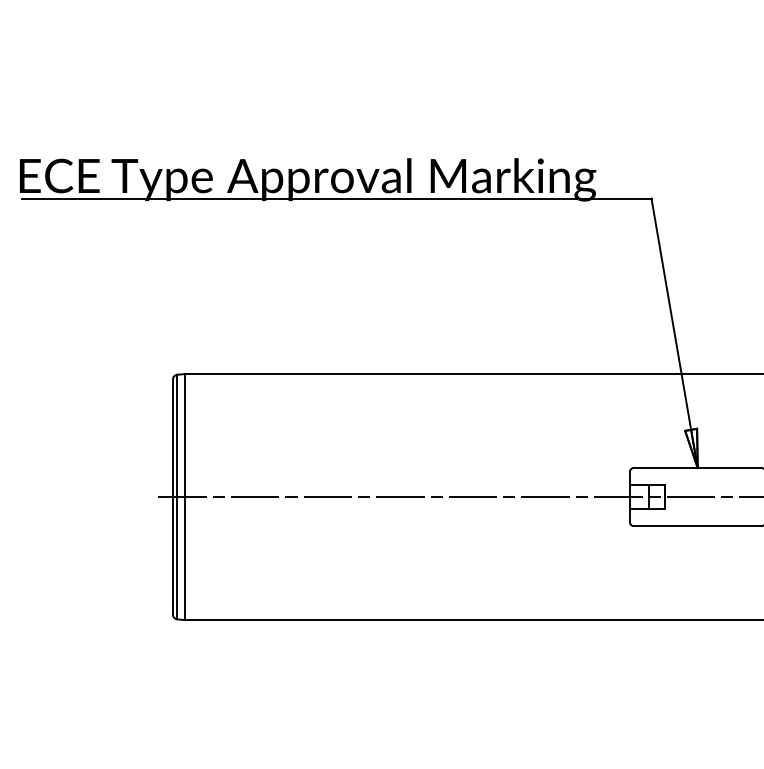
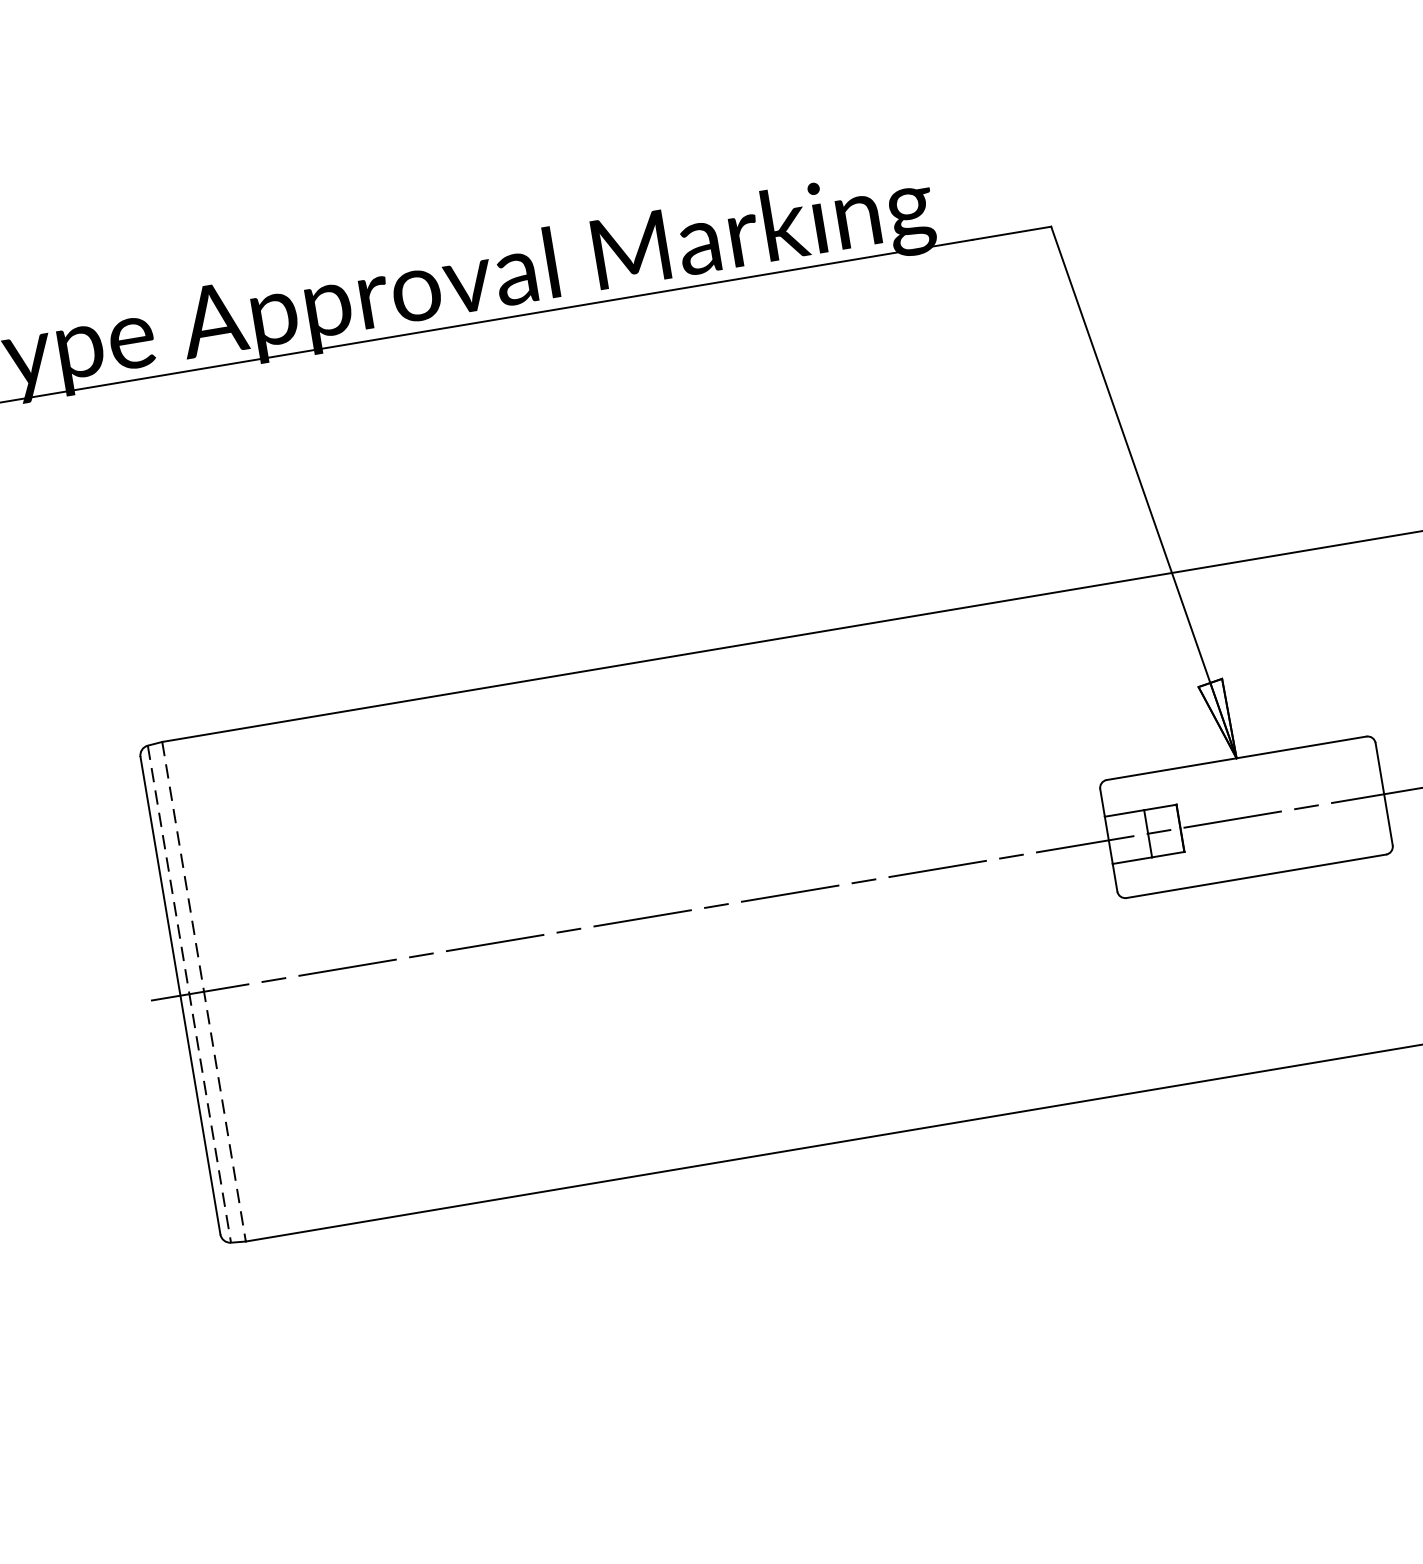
line: (177, 497) -> (189, 995), solid -> dashed
line: (184, 497) -> (204, 992), solid -> dashed

